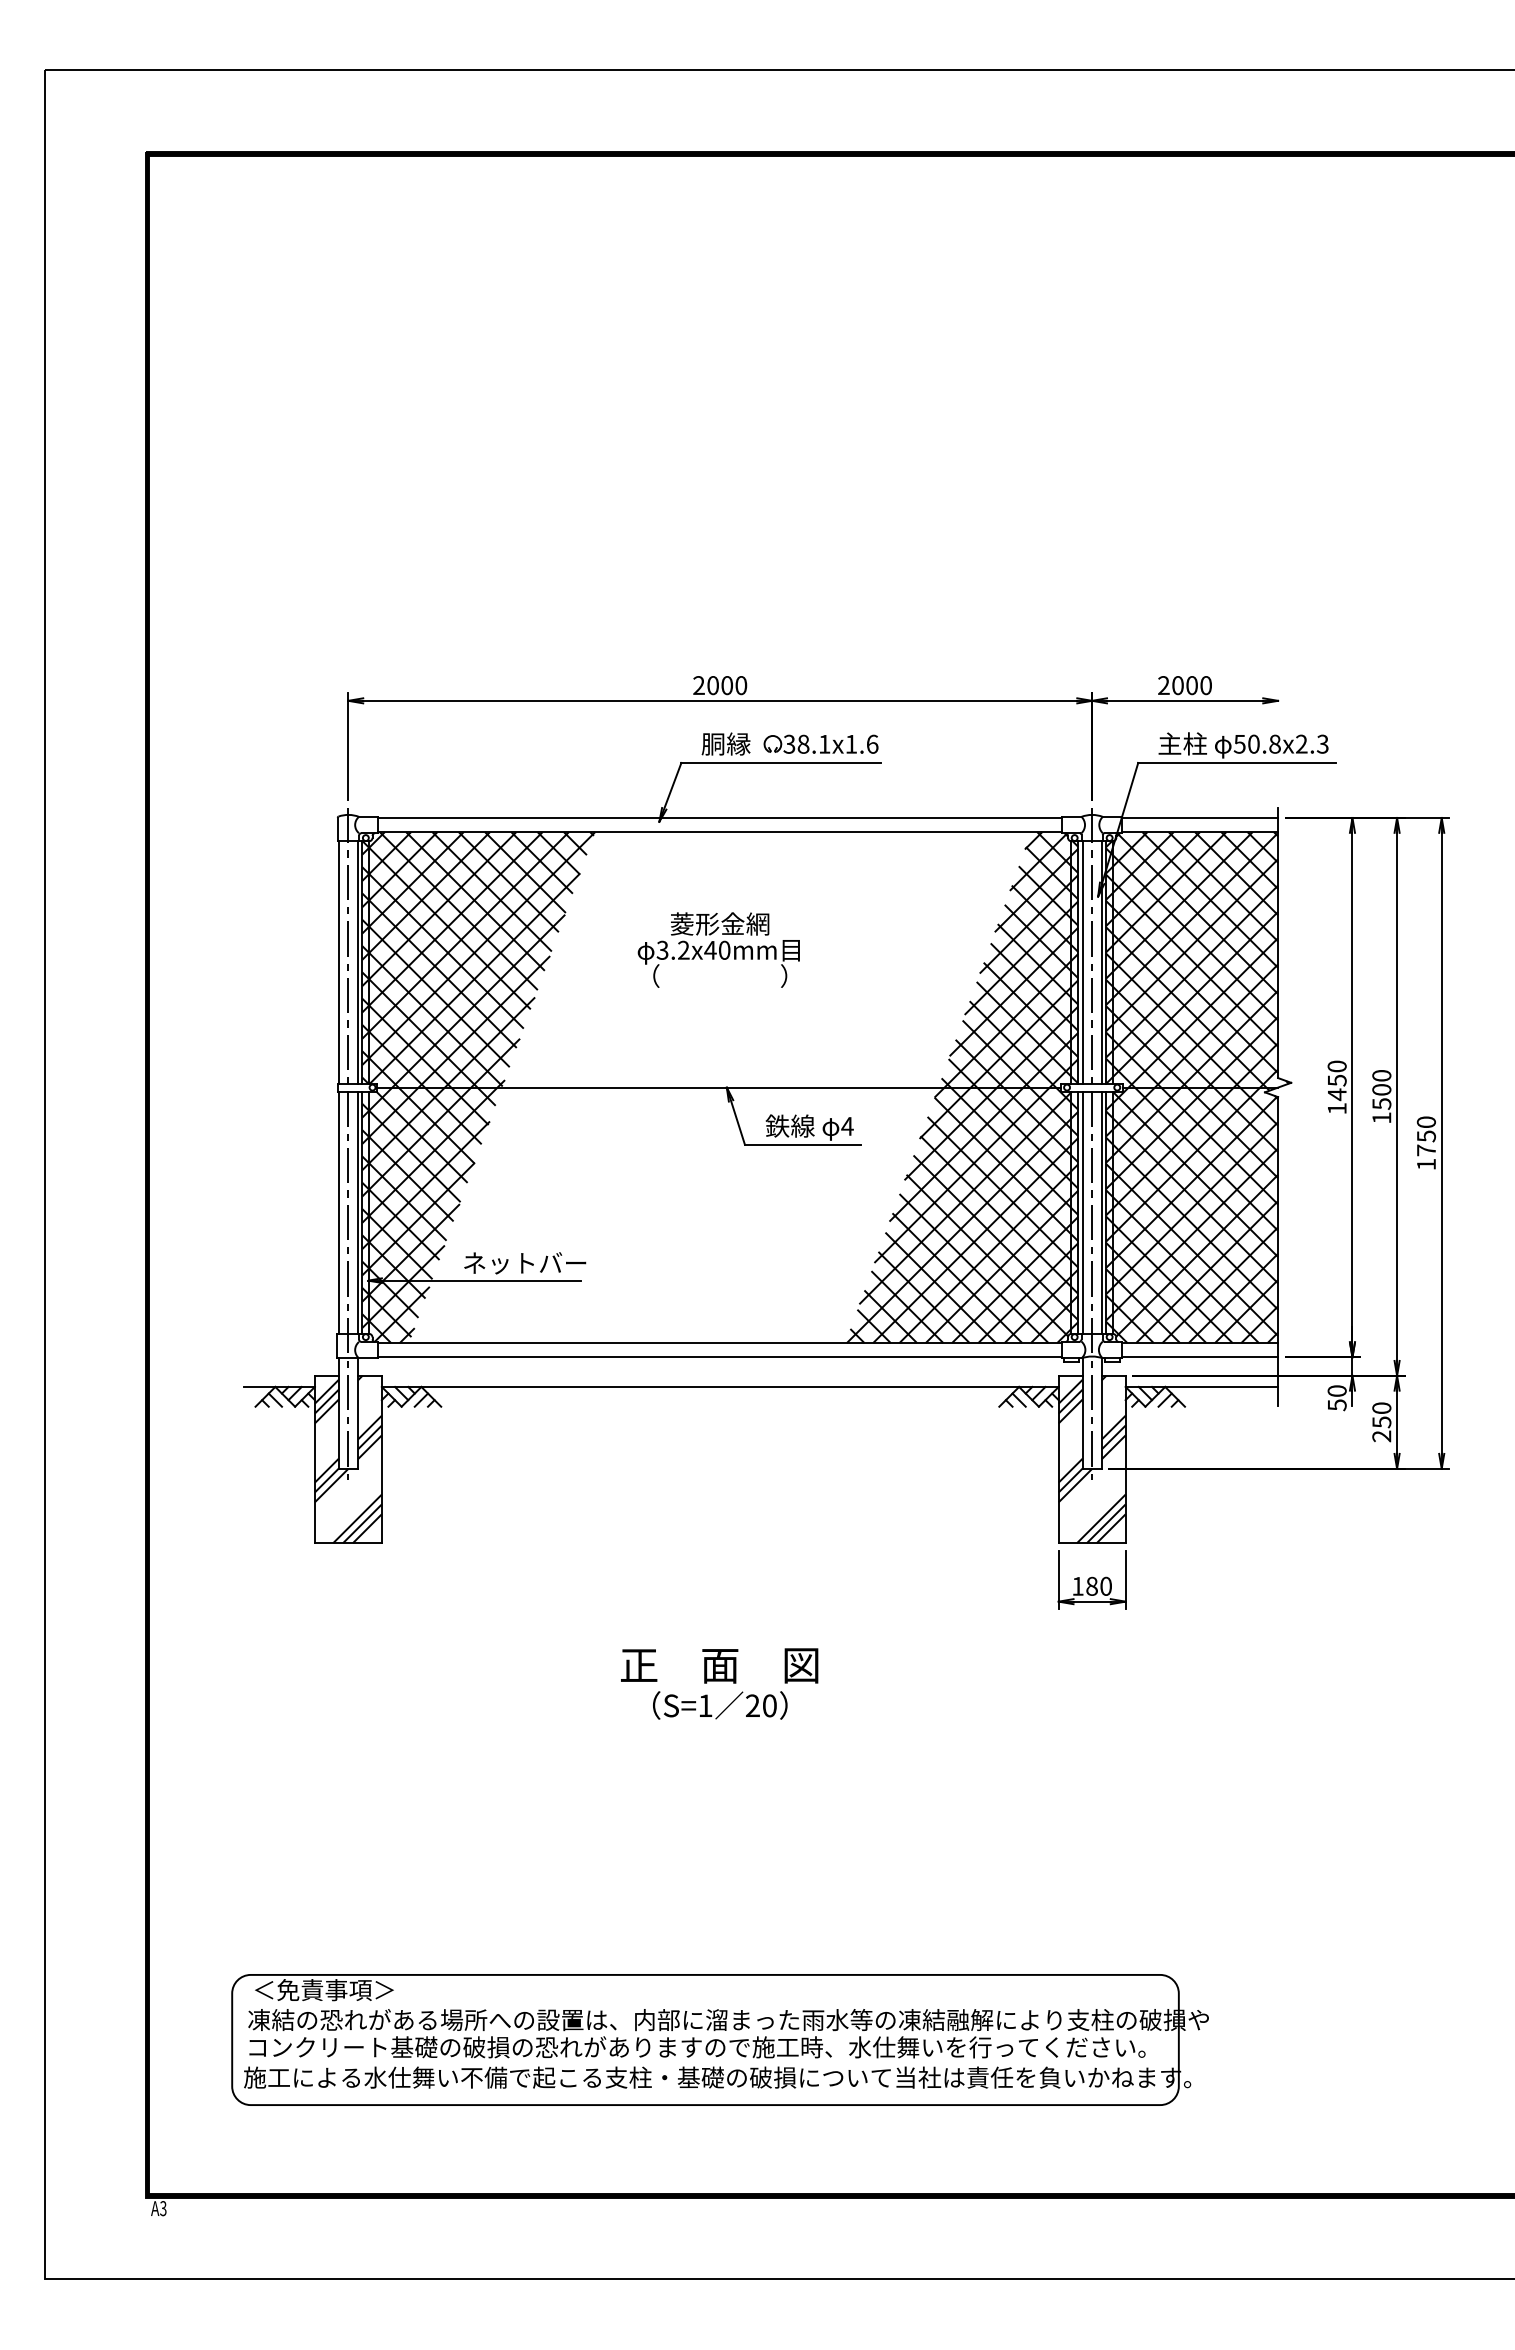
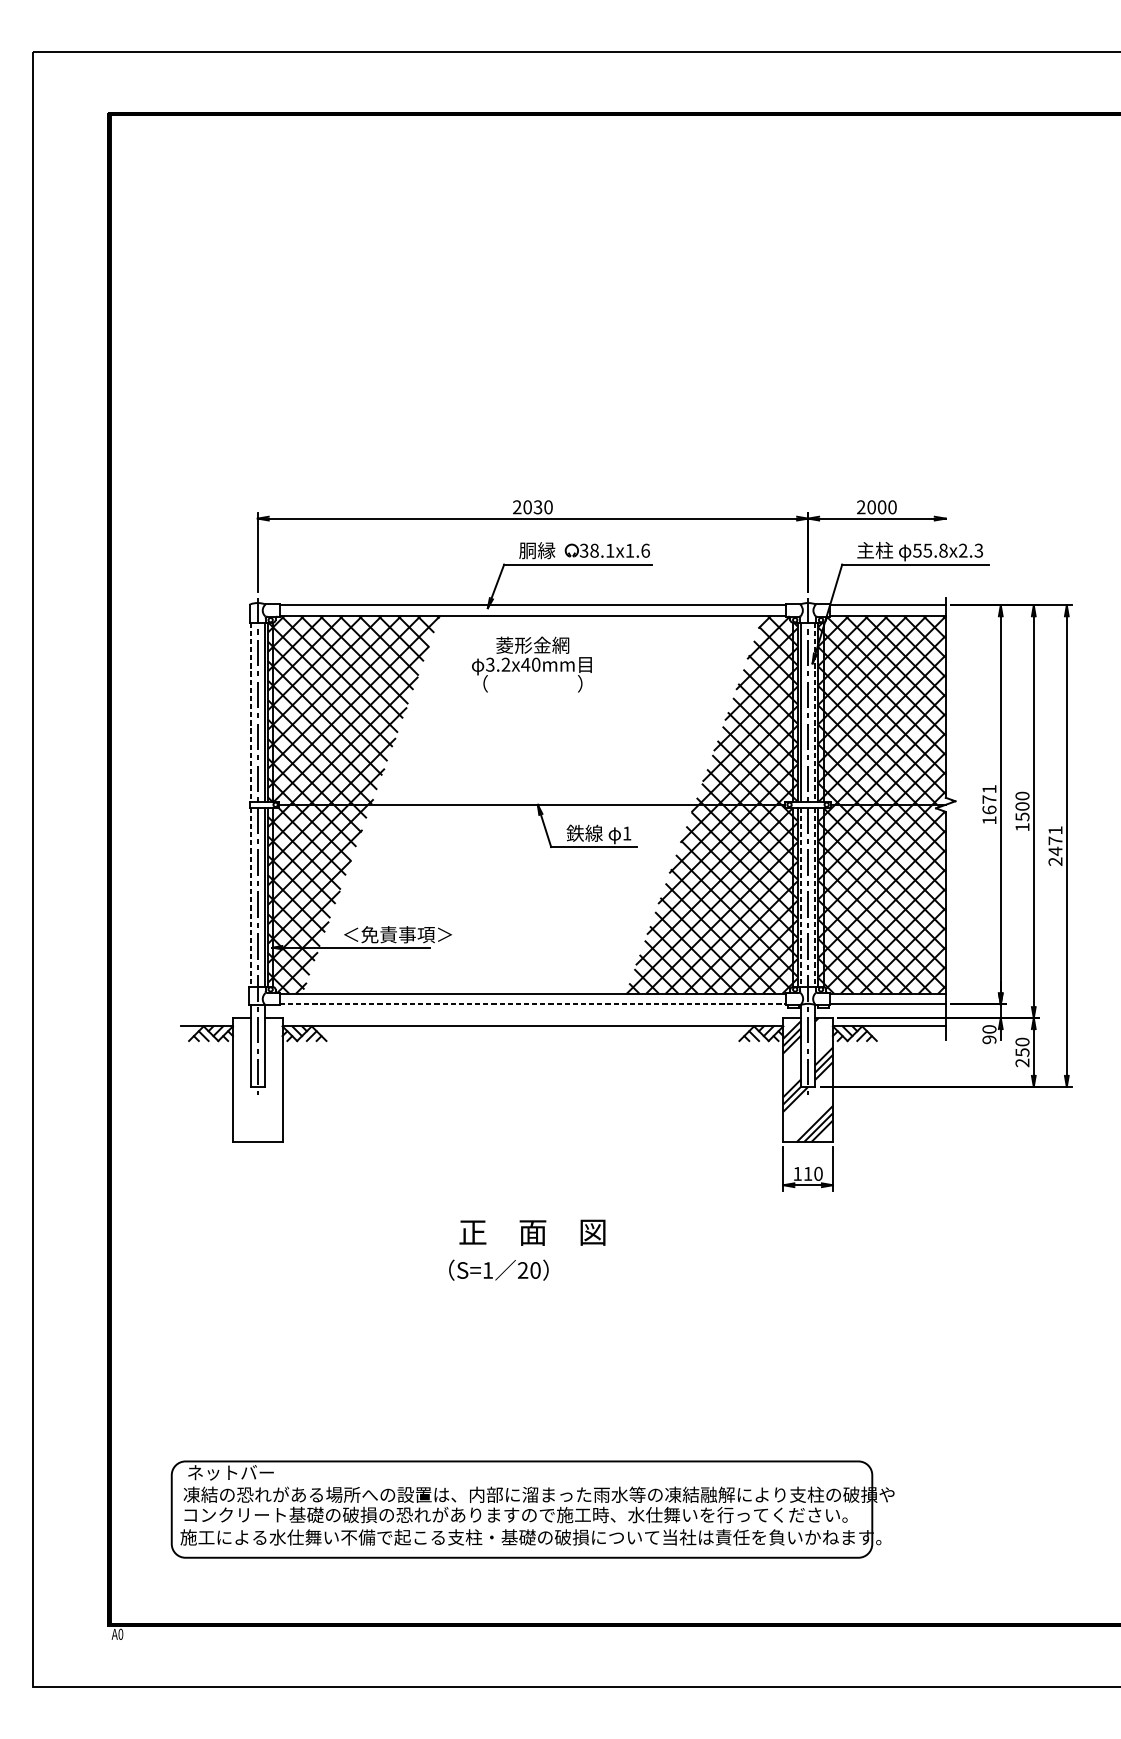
text: (727, 685) -> (538, 507), 2000 -> 2030
text: (1253, 743) -> (927, 550), 50.8x2.3 -> 55.8x2.3
text: (718, 949) -> (531, 664), moved
line: (338, 963) -> (250, 712), solid -> dashed
line: (1101, 963) -> (815, 712), solid -> dashed
text: (1336, 1080) -> (988, 799), 1450 -> 1671
text: (847, 1126) -> (627, 833), 4 -> 1
text: (1425, 1143) -> (1054, 846), 1750 -> 2471
line: (338, 1213) -> (250, 897), solid -> dashed
line: (1082, 1213) -> (801, 897), solid -> dashed
line: (1101, 1213) -> (815, 897), solid -> dashed
text: (537, 1262) -> (397, 934), ネットバー -> ＜免責事項＞
line: (720, 1357) -> (533, 1004), solid -> dashed
text: (1336, 1405) -> (988, 1040), 50 -> 90
hatch: (347, 1459) -> (257, 1080), removed
text: (1091, 1585) -> (807, 1173), 180 -> 110
text: (720, 1705) -> (499, 1270), moved
text: (323, 1990) -> (239, 1472), ＜免責事項＞ -> ネットバー
text: (163, 2208) -> (120, 1634), A3 -> A0

